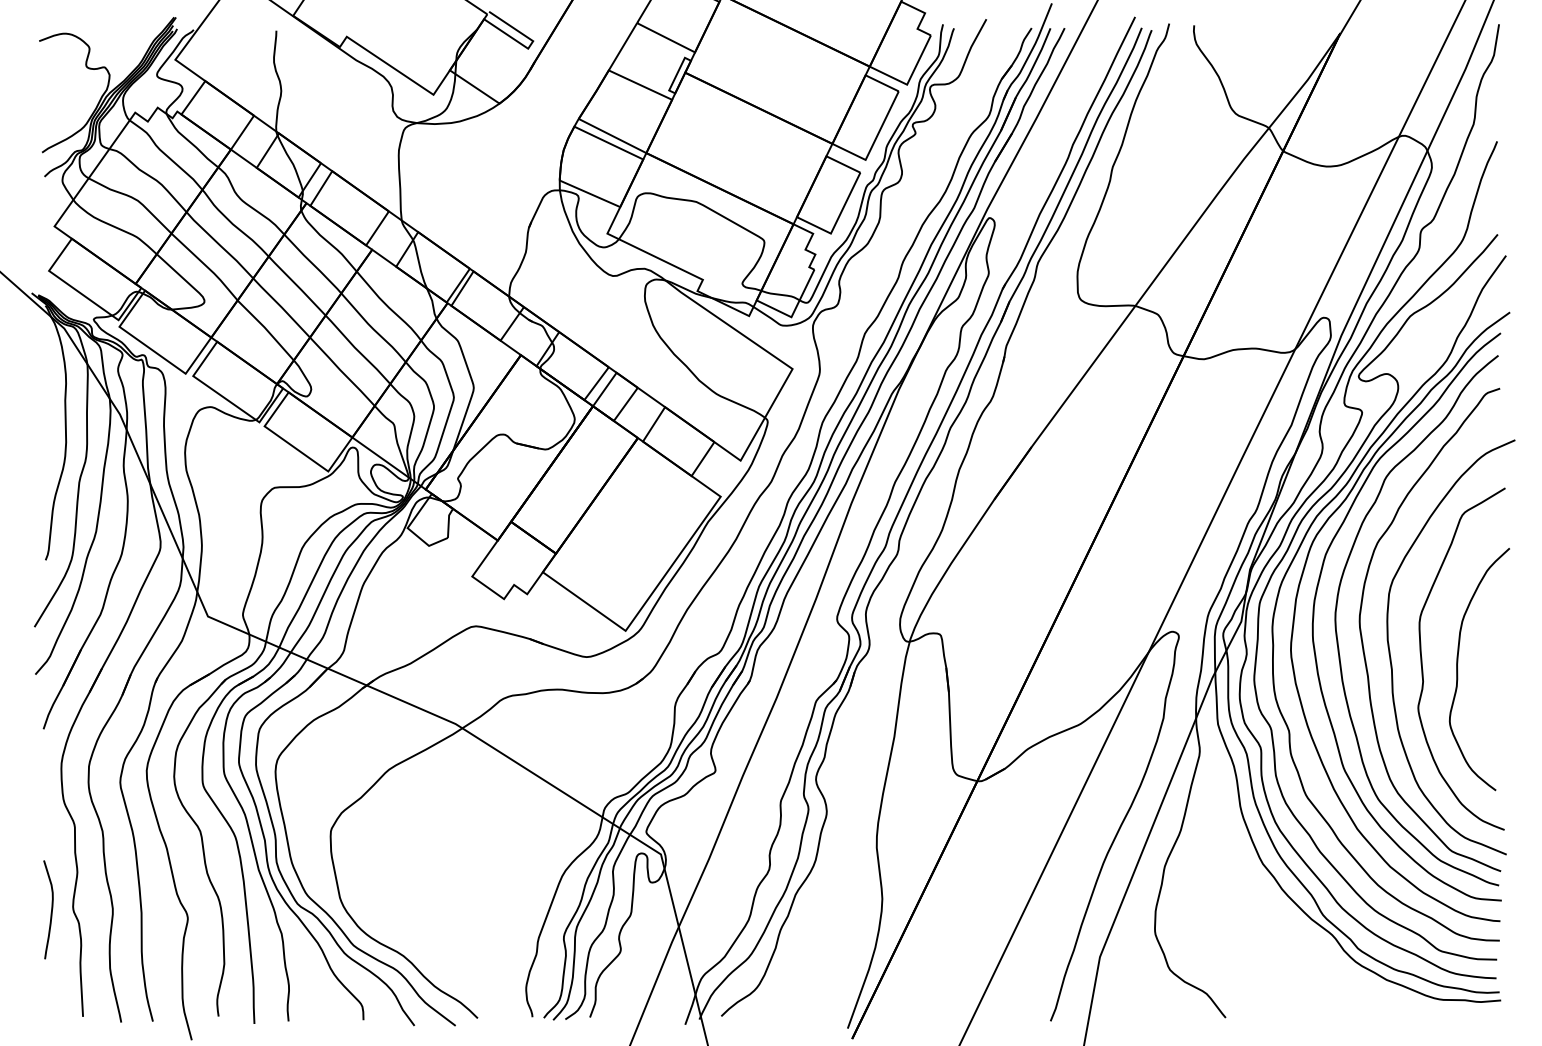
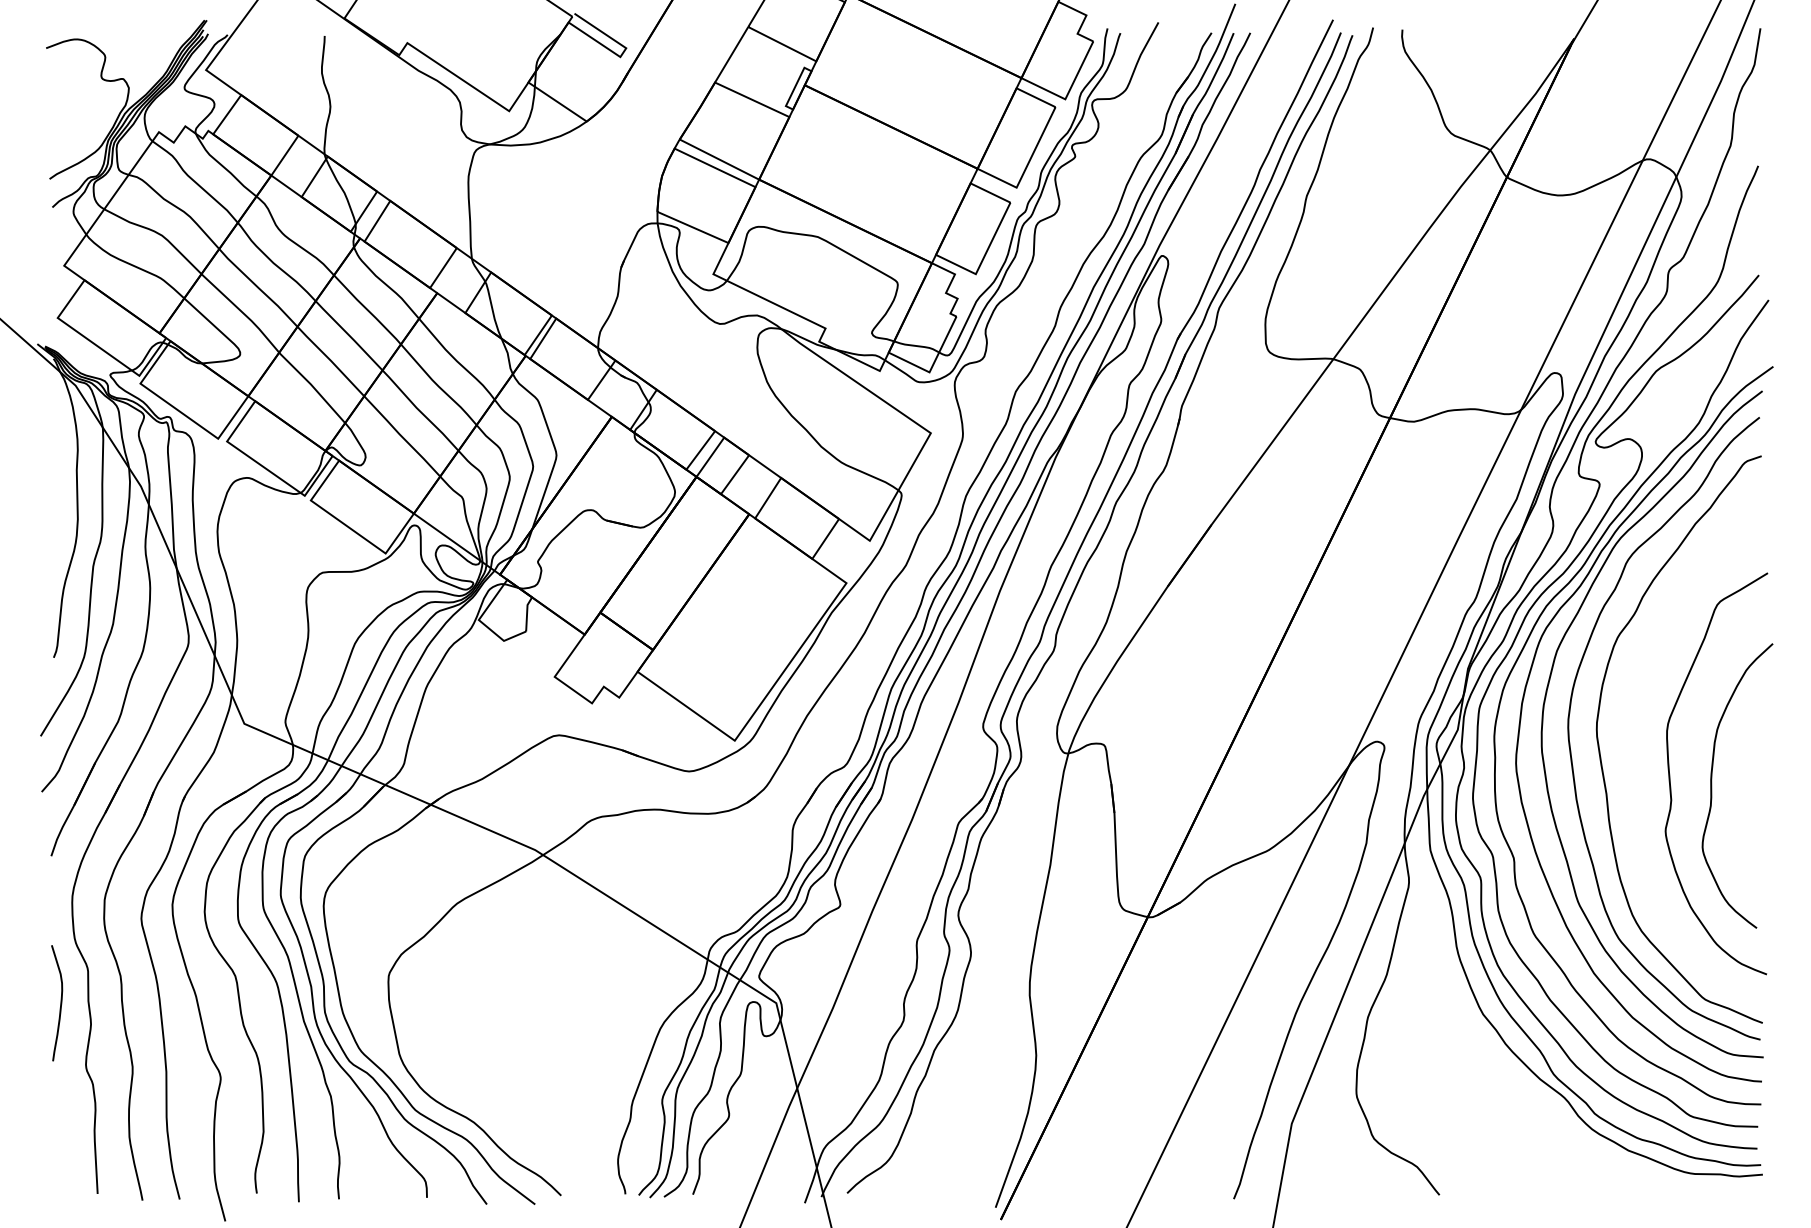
curve: (1390, 655) -> (1633, 769), removed
curve: (51, 910) -> (60, 1003), moved

